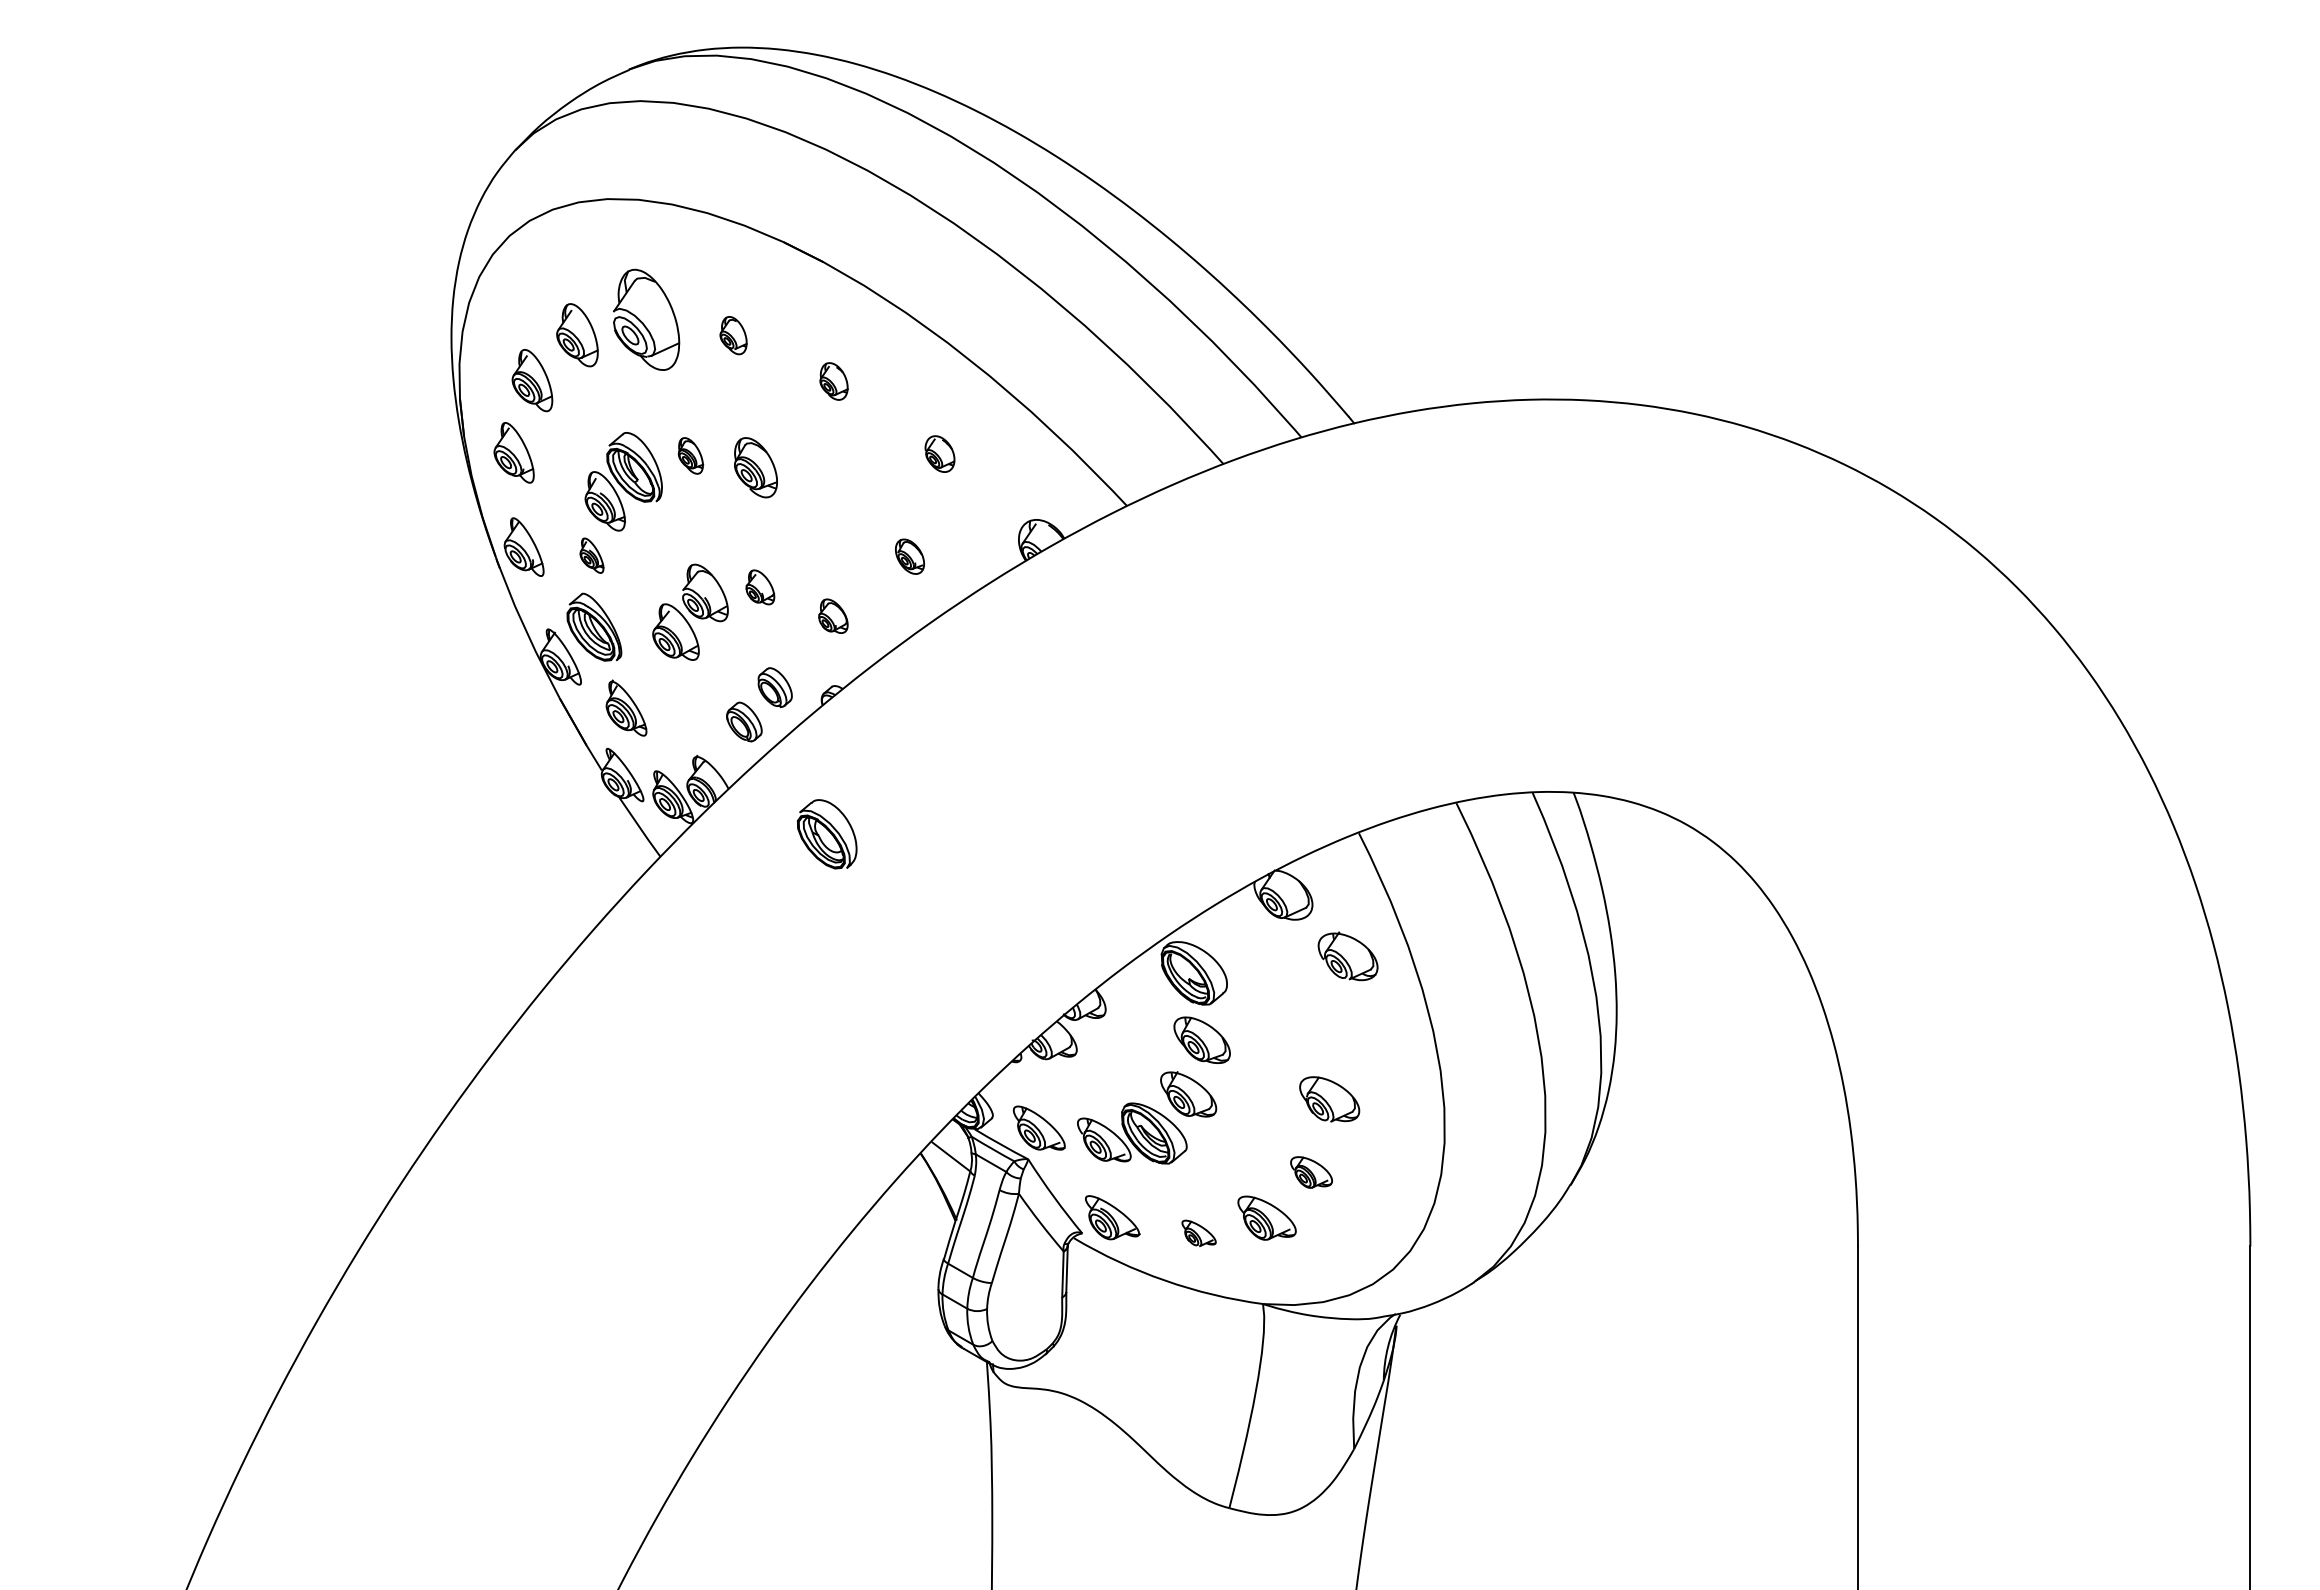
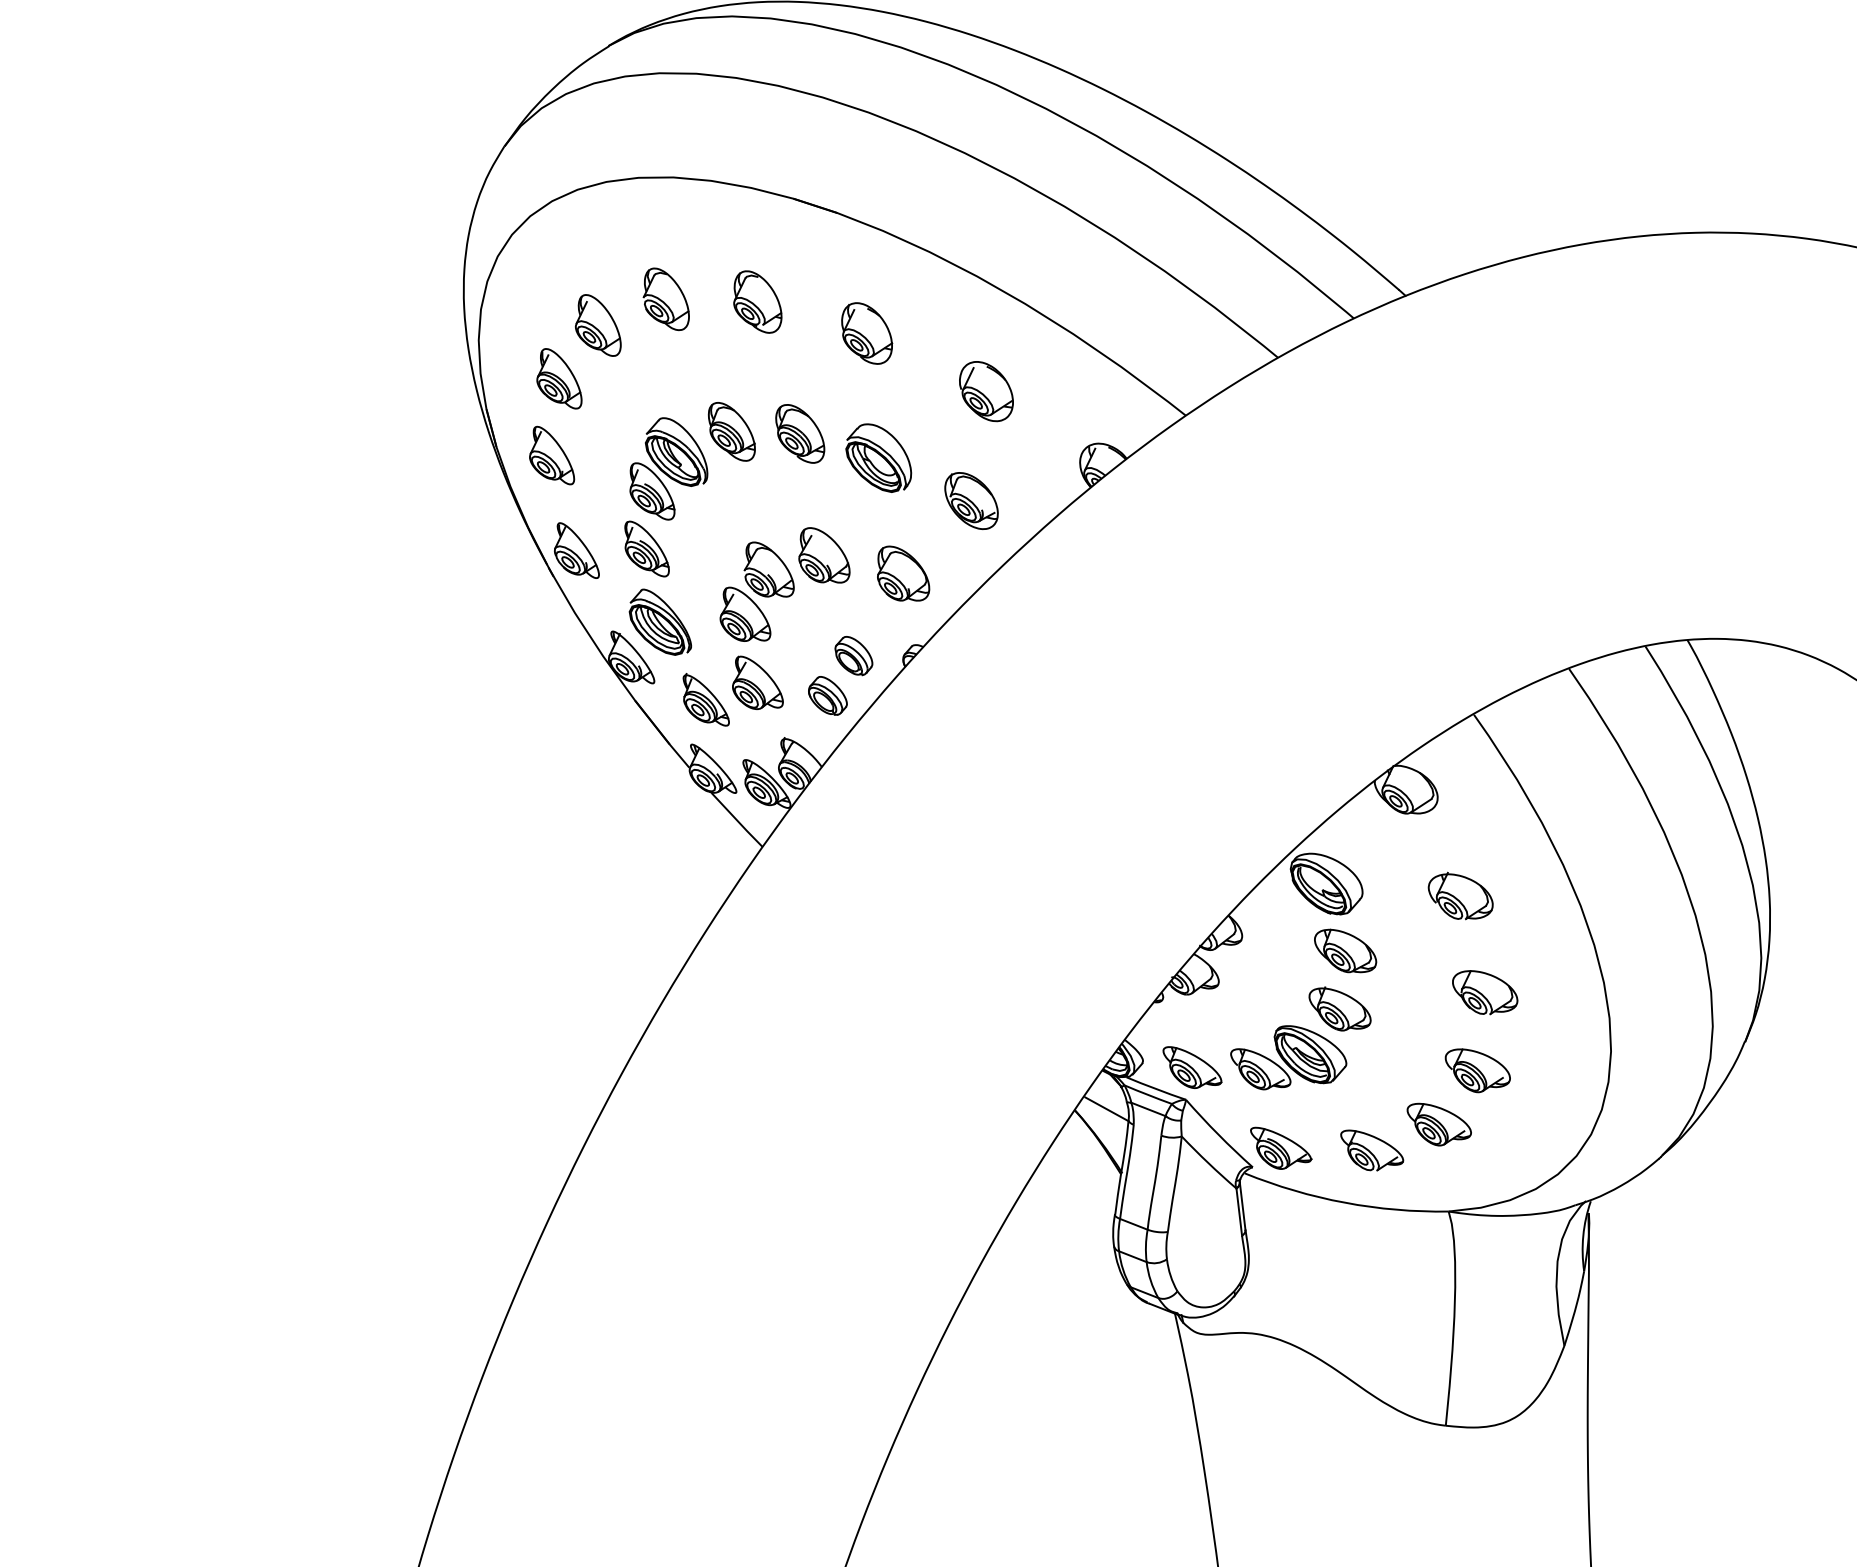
part: (646, 319) -> (665, 299), size x0.62
part: (733, 335) -> (756, 302), size x1.67
part: (833, 381) -> (866, 333), size x1.67
part: (939, 453) -> (985, 390), size x1.67
part: (690, 455) -> (731, 431), size x1.67
part: (591, 555) -> (645, 549), size x1.67
part: (909, 556) -> (971, 501), size x1.67
part: (760, 587) -> (823, 555), size x1.67
part: (833, 616) -> (902, 574), size x1.67
part: (677, 698) -> (755, 682), added
part: (827, 834) -> (878, 458), moved
part: (1347, 956) -> (1460, 896), moved
part: (1311, 1172) -> (1477, 1069), size x1.43
part: (1198, 1233) -> (1371, 1149), size x1.67

